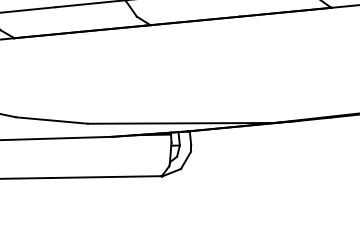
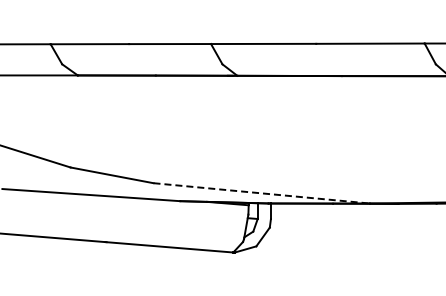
line: (180, 123) -> (261, 193), solid -> dashed

